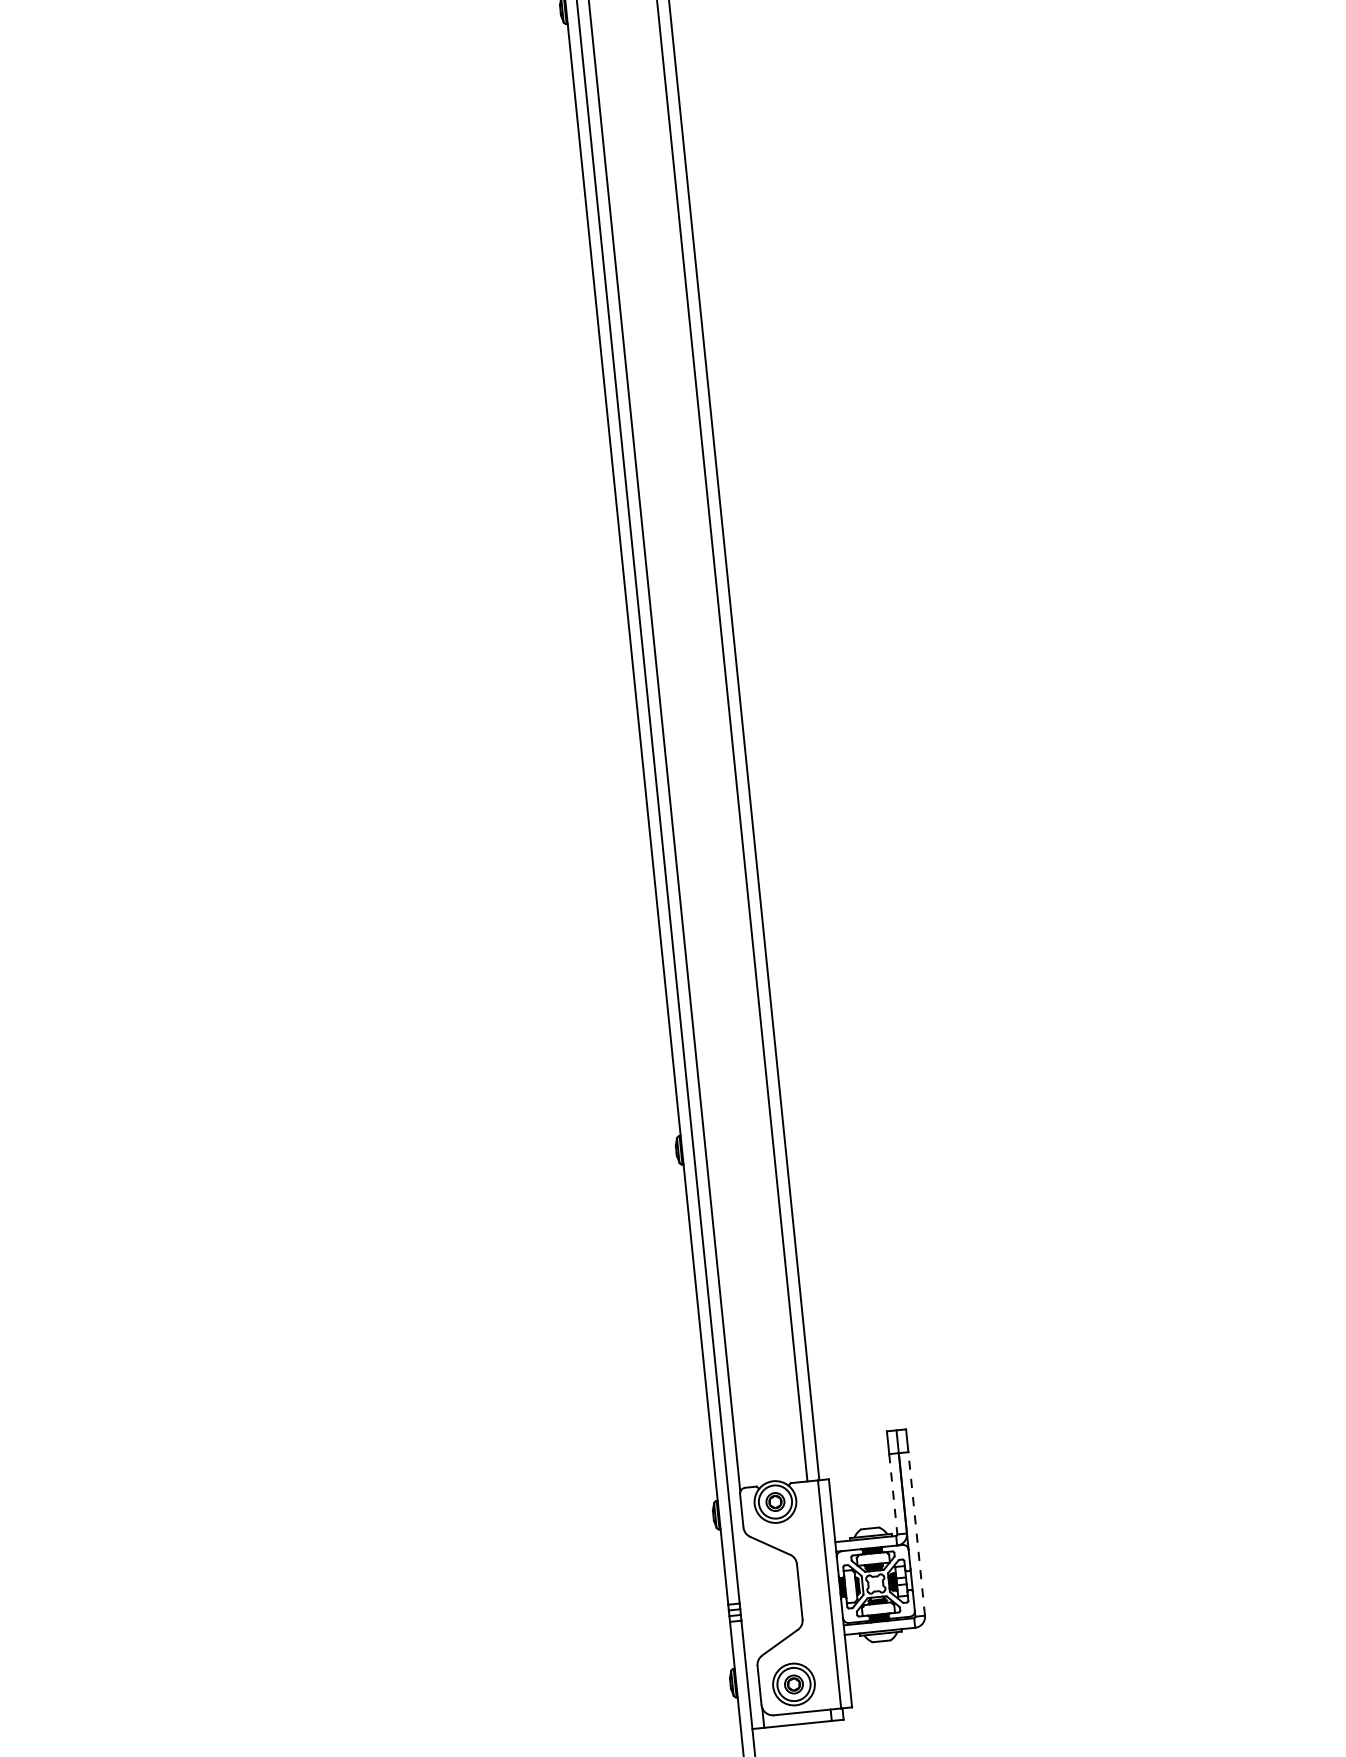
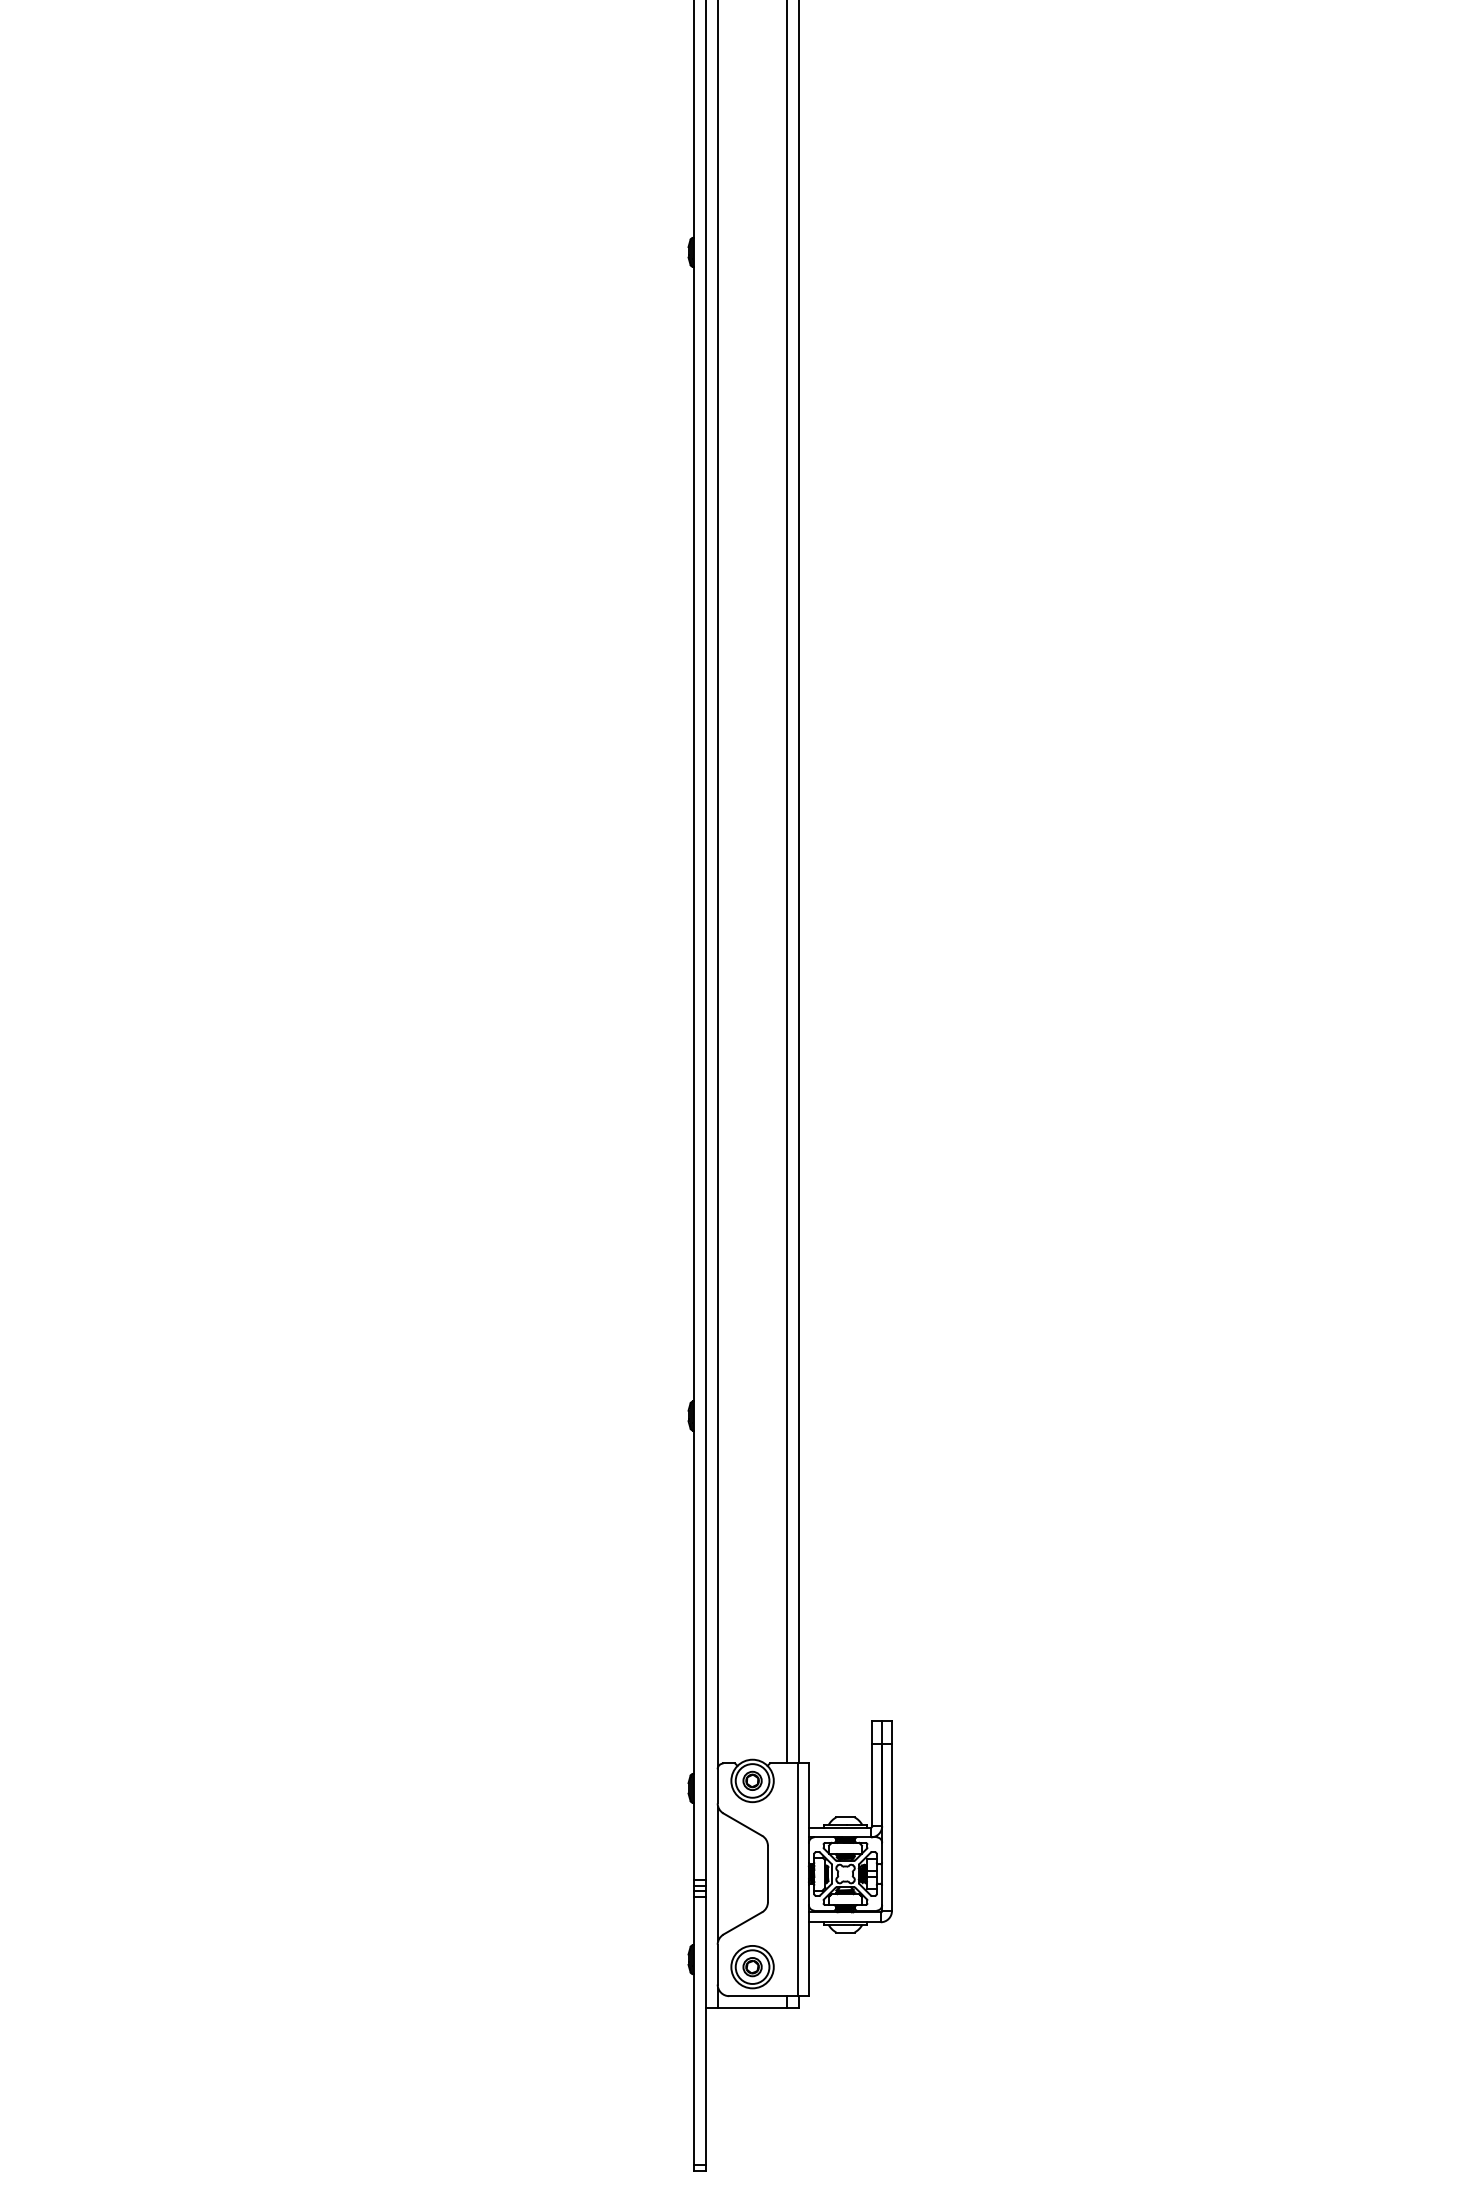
line: (893, 1494) -> (872, 1785), dashed -> solid
line: (916, 1533) -> (891, 1827), dashed -> solid
line: (751, 1596) -> (718, 1873), added

